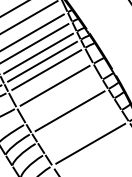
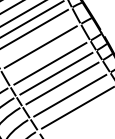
line: (63, 101) -> (49, 63), added
line: (75, 120) -> (62, 83), added
line: (82, 132) -> (69, 95), added

